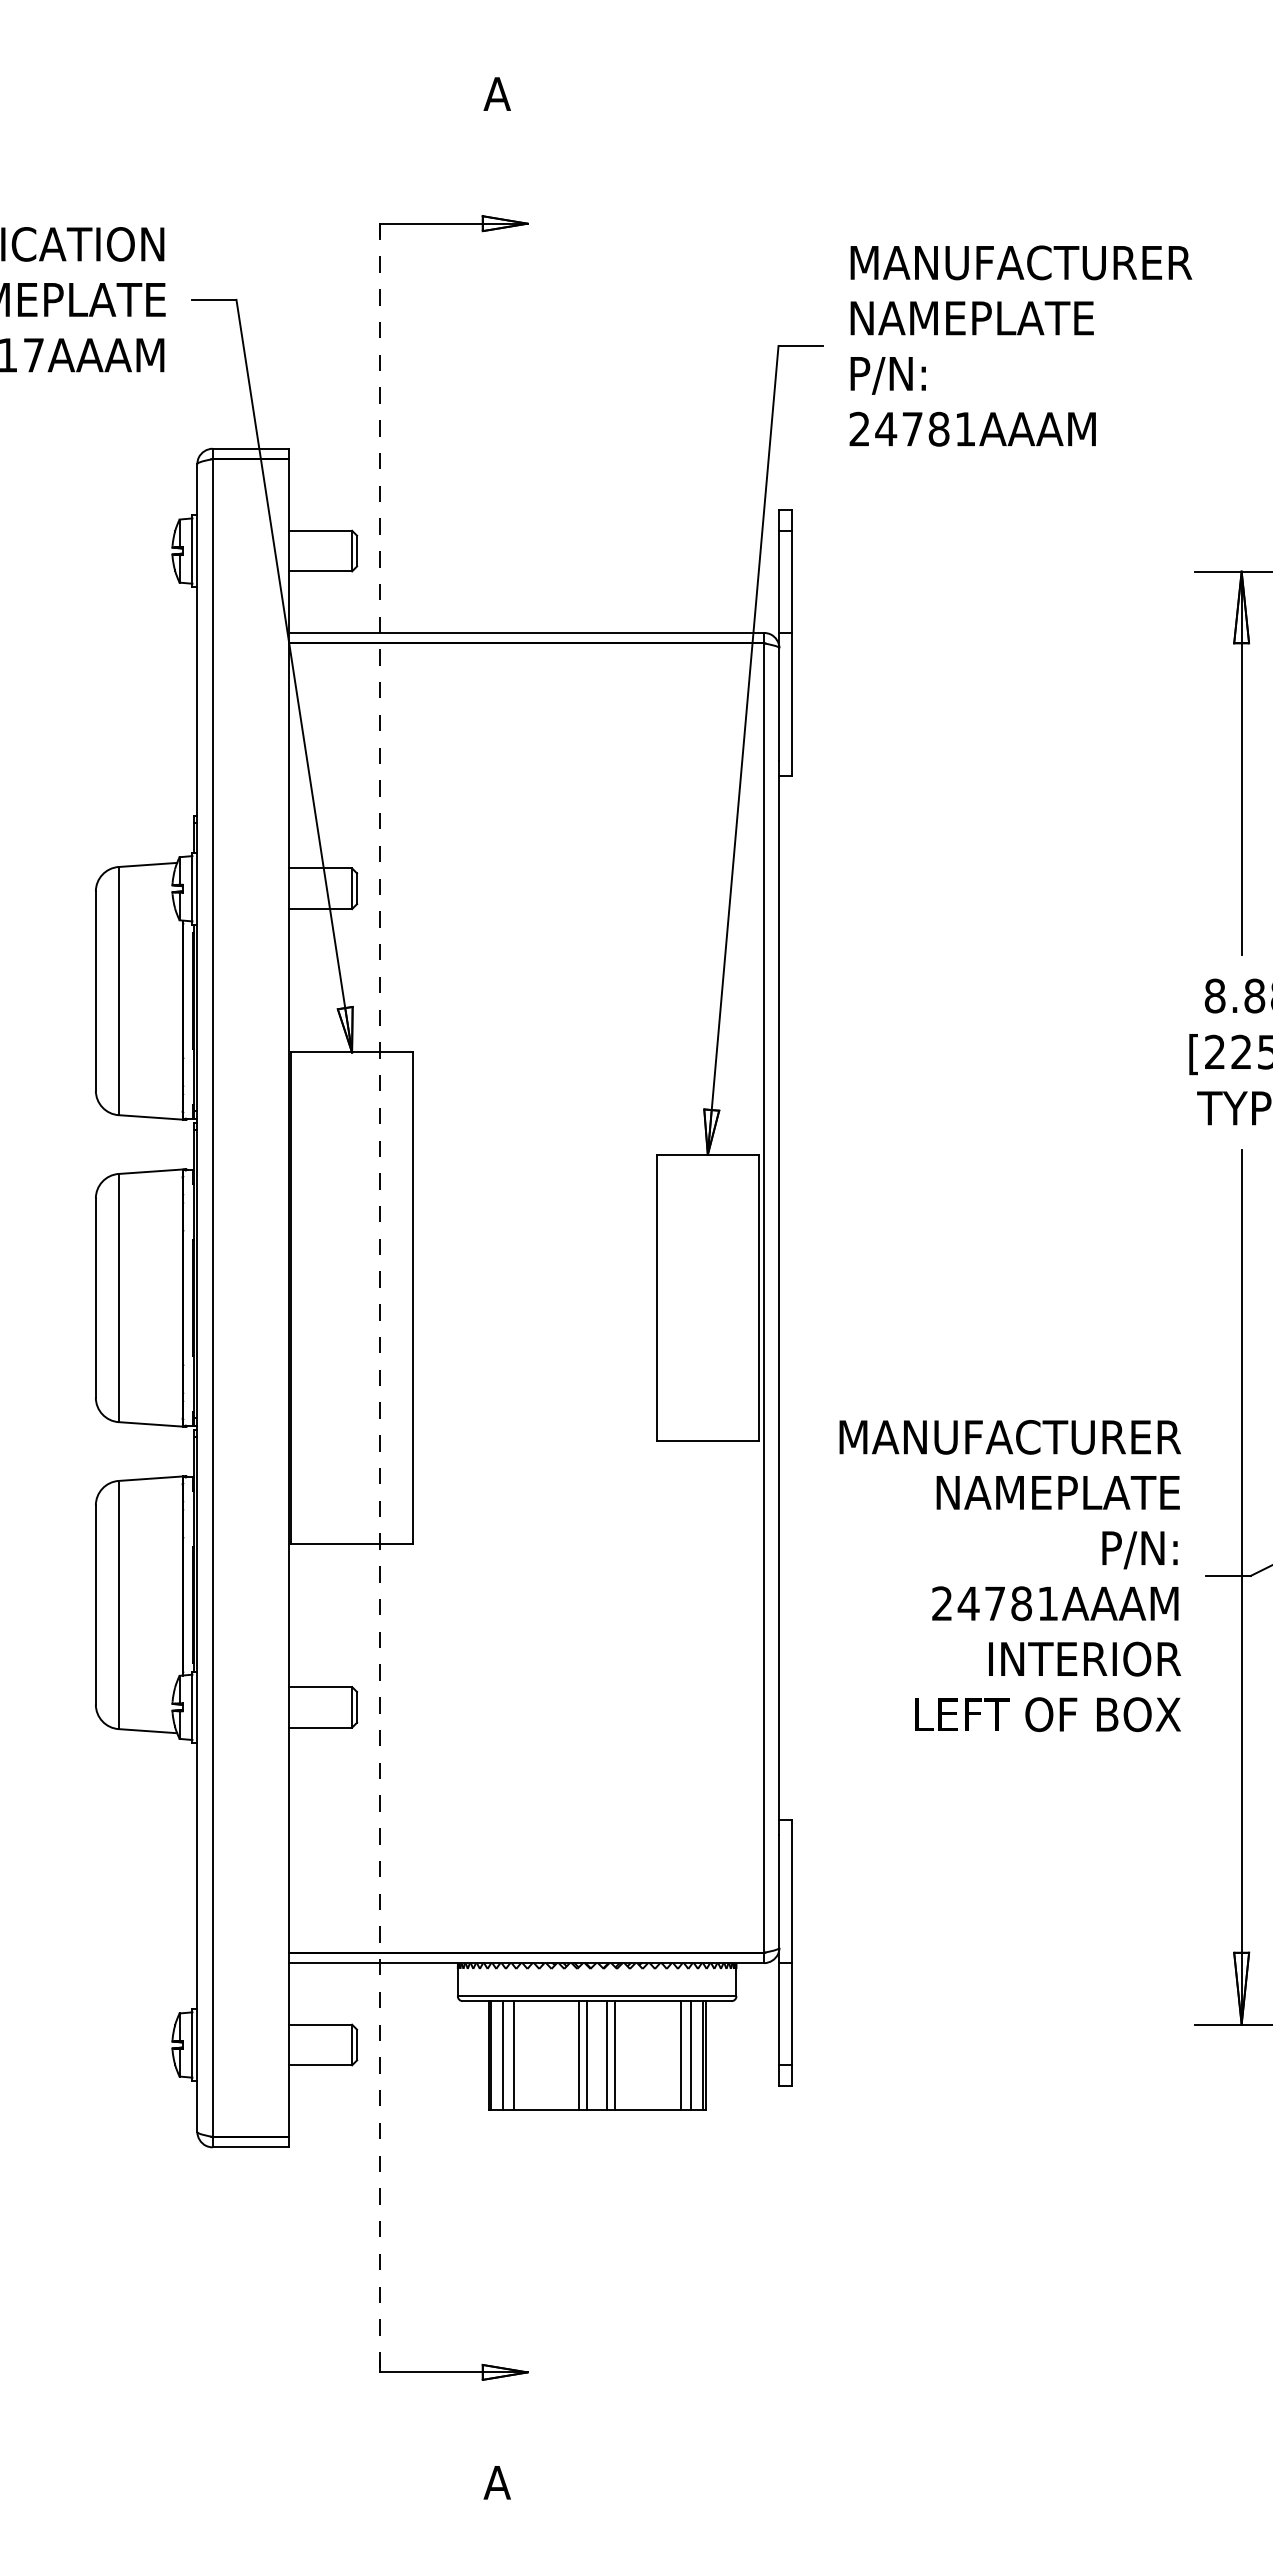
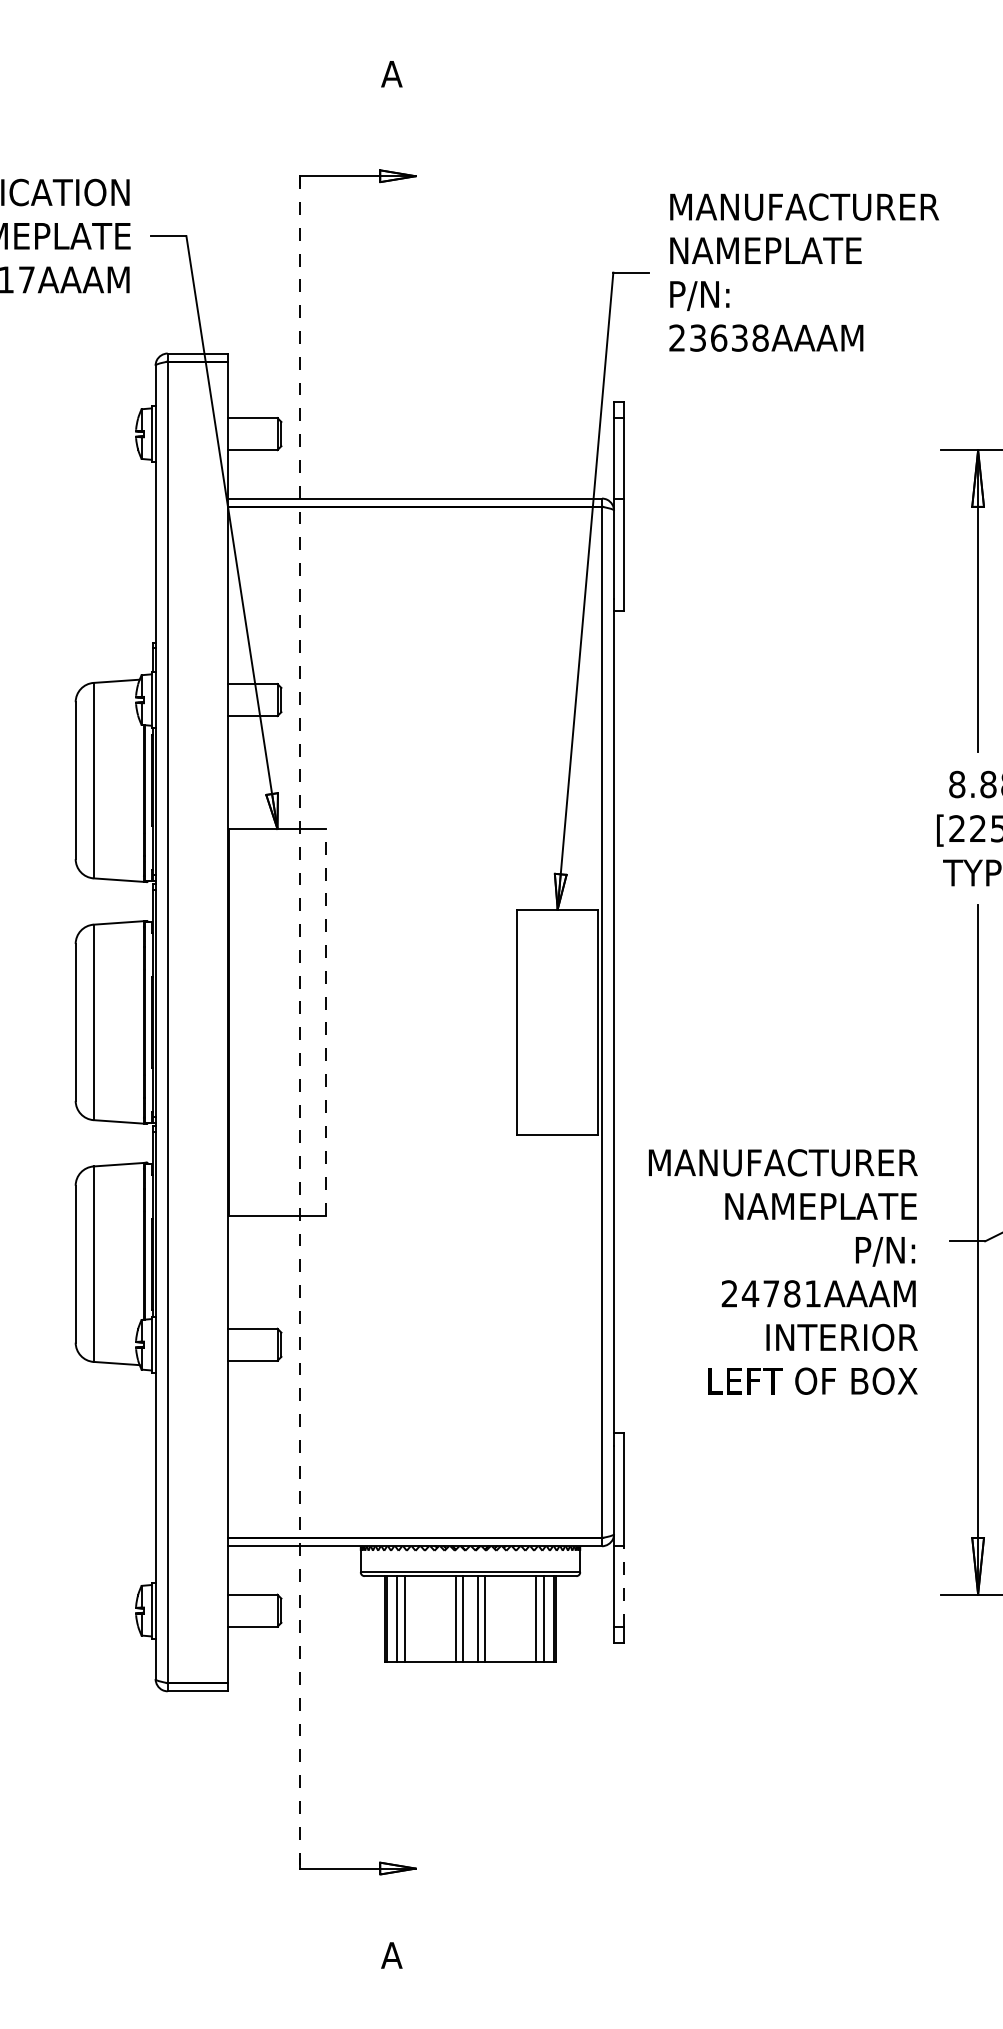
text: (925, 428) -> (729, 337), 24781AAAM -> 23638AAAM
line: (413, 1298) -> (325, 1022), solid -> dashed
text: (1010, 1576) -> (783, 1272), moved
line: (791, 2013) -> (623, 1585), solid -> dashed

